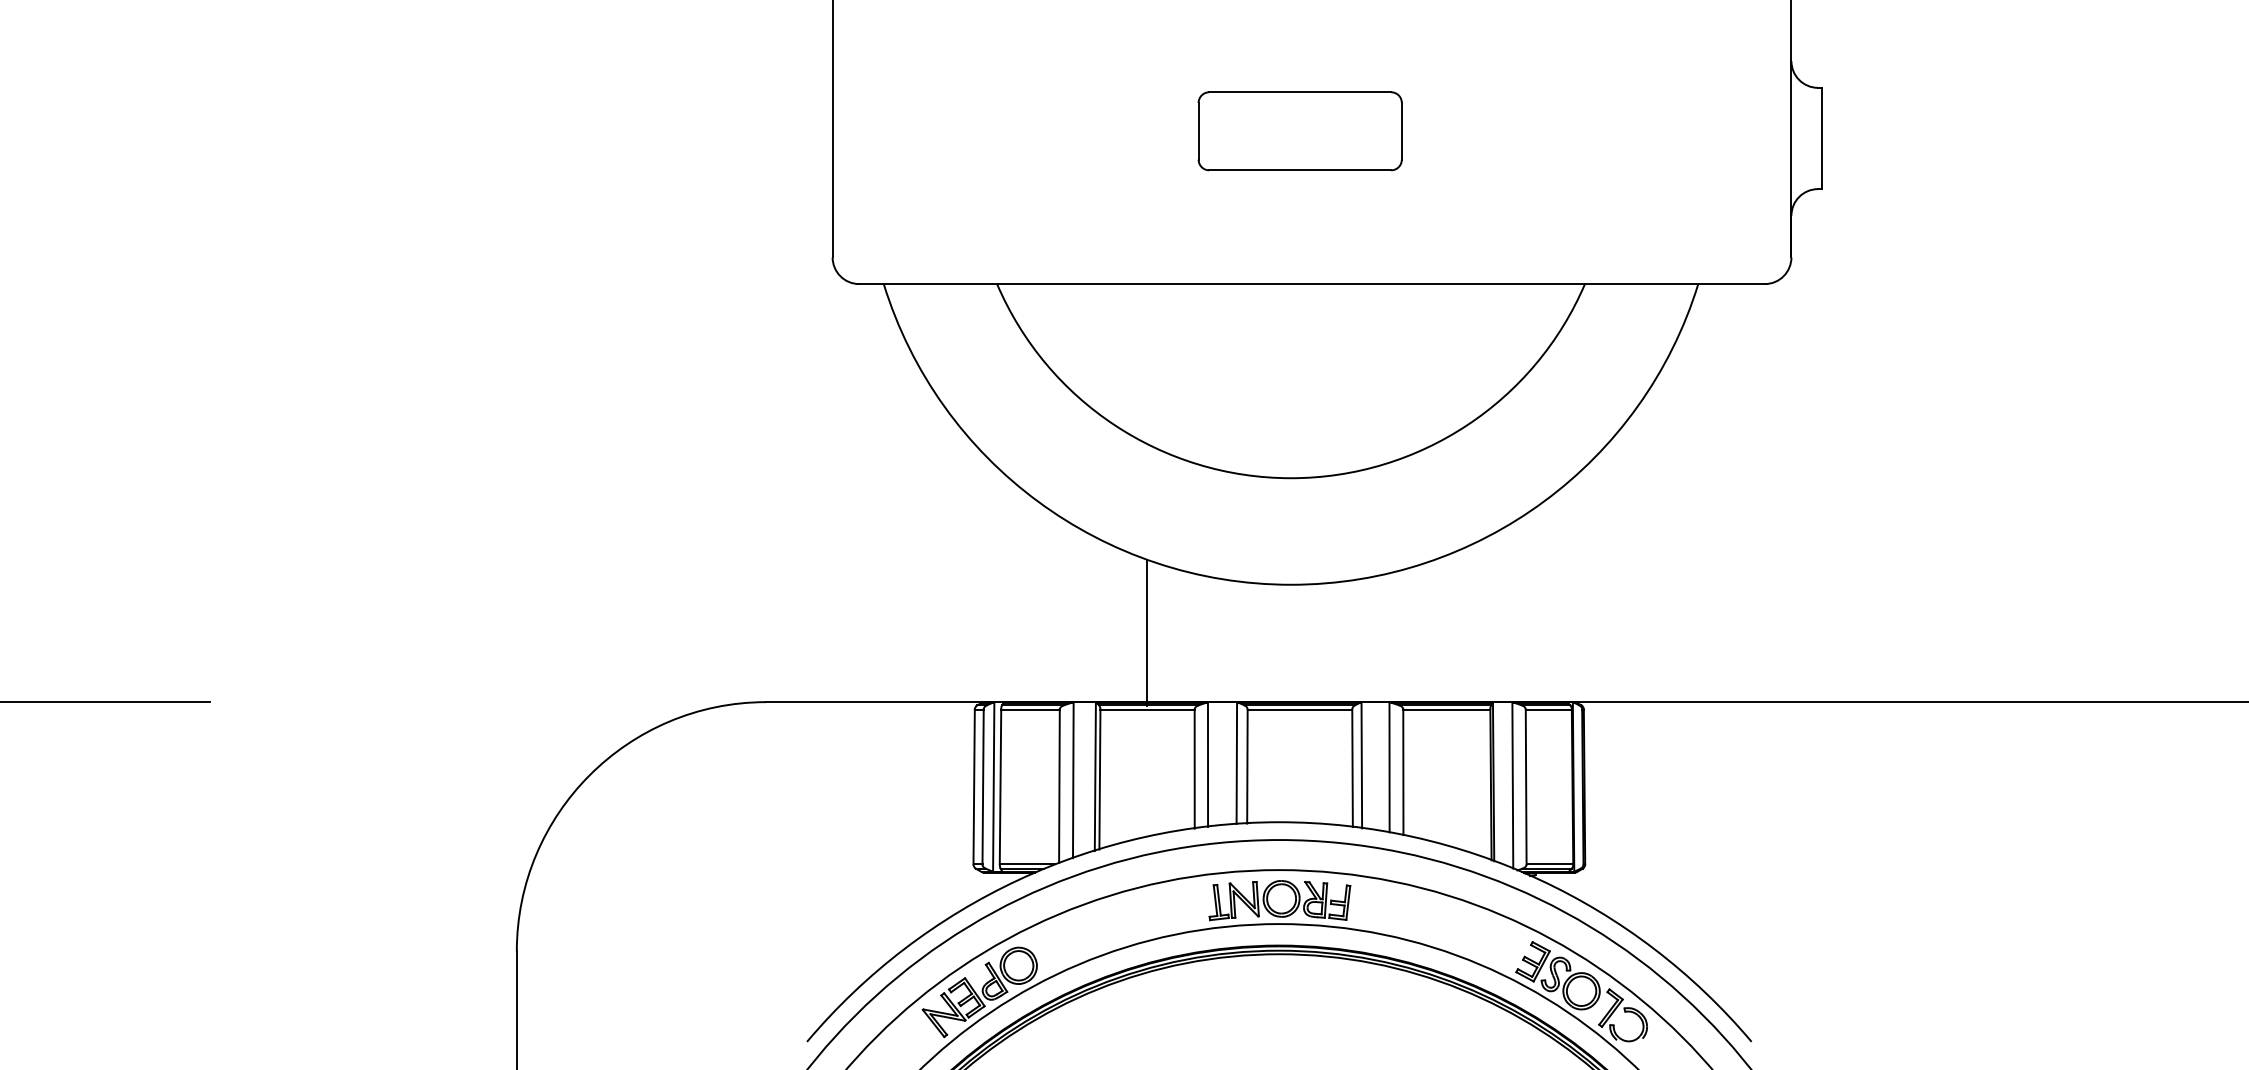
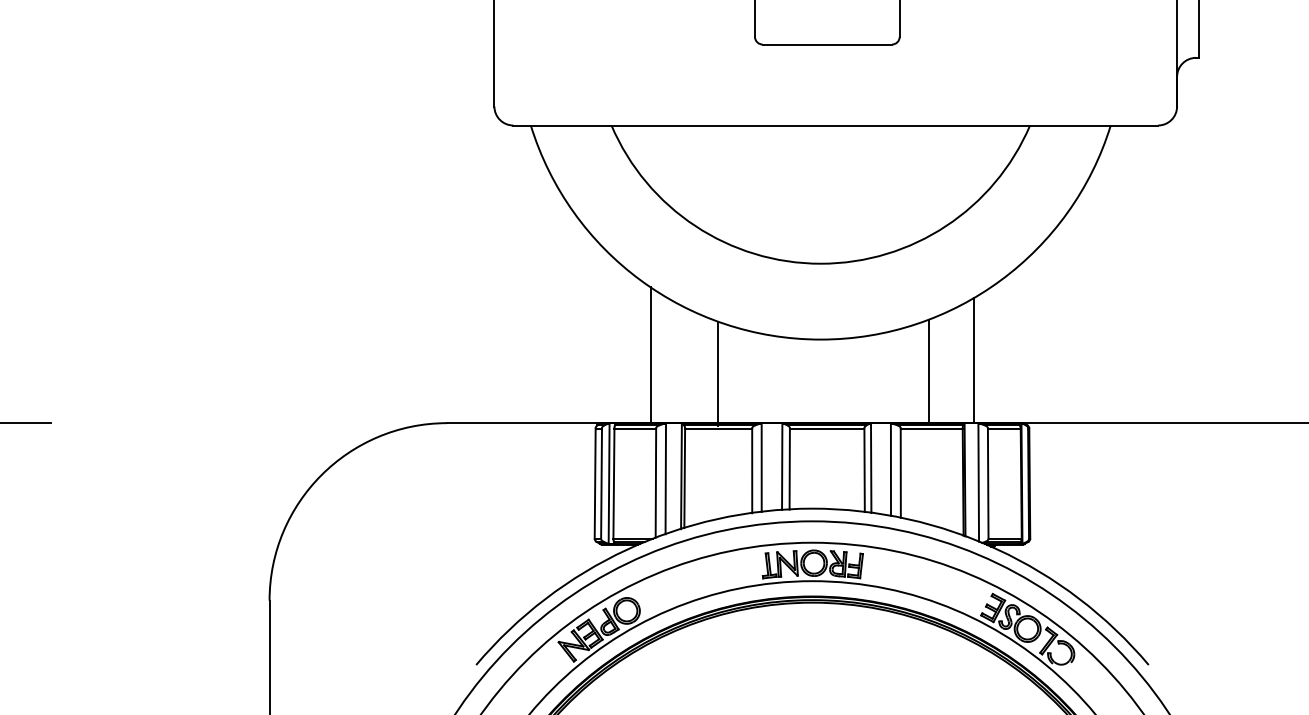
line: (1051, 606) -> (650, 355), added
line: (1506, 614) -> (974, 360), added
line: (1442, 629) -> (928, 371), added

